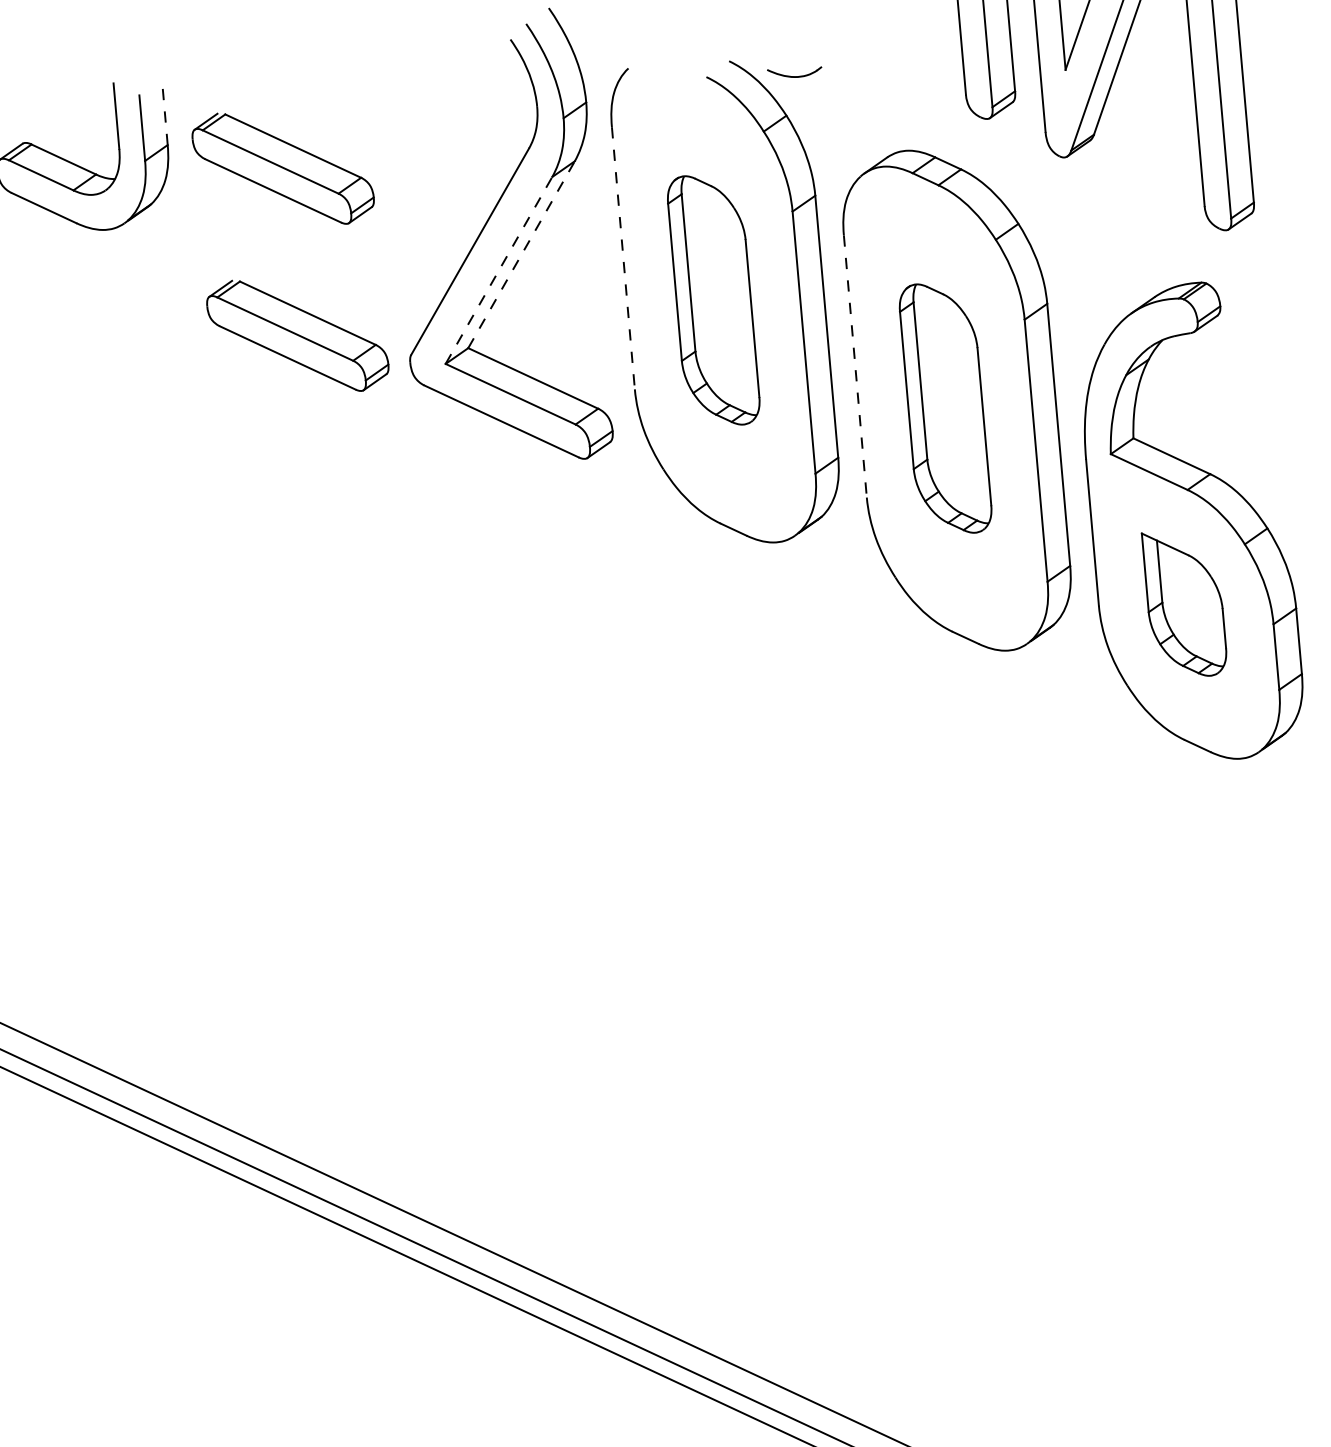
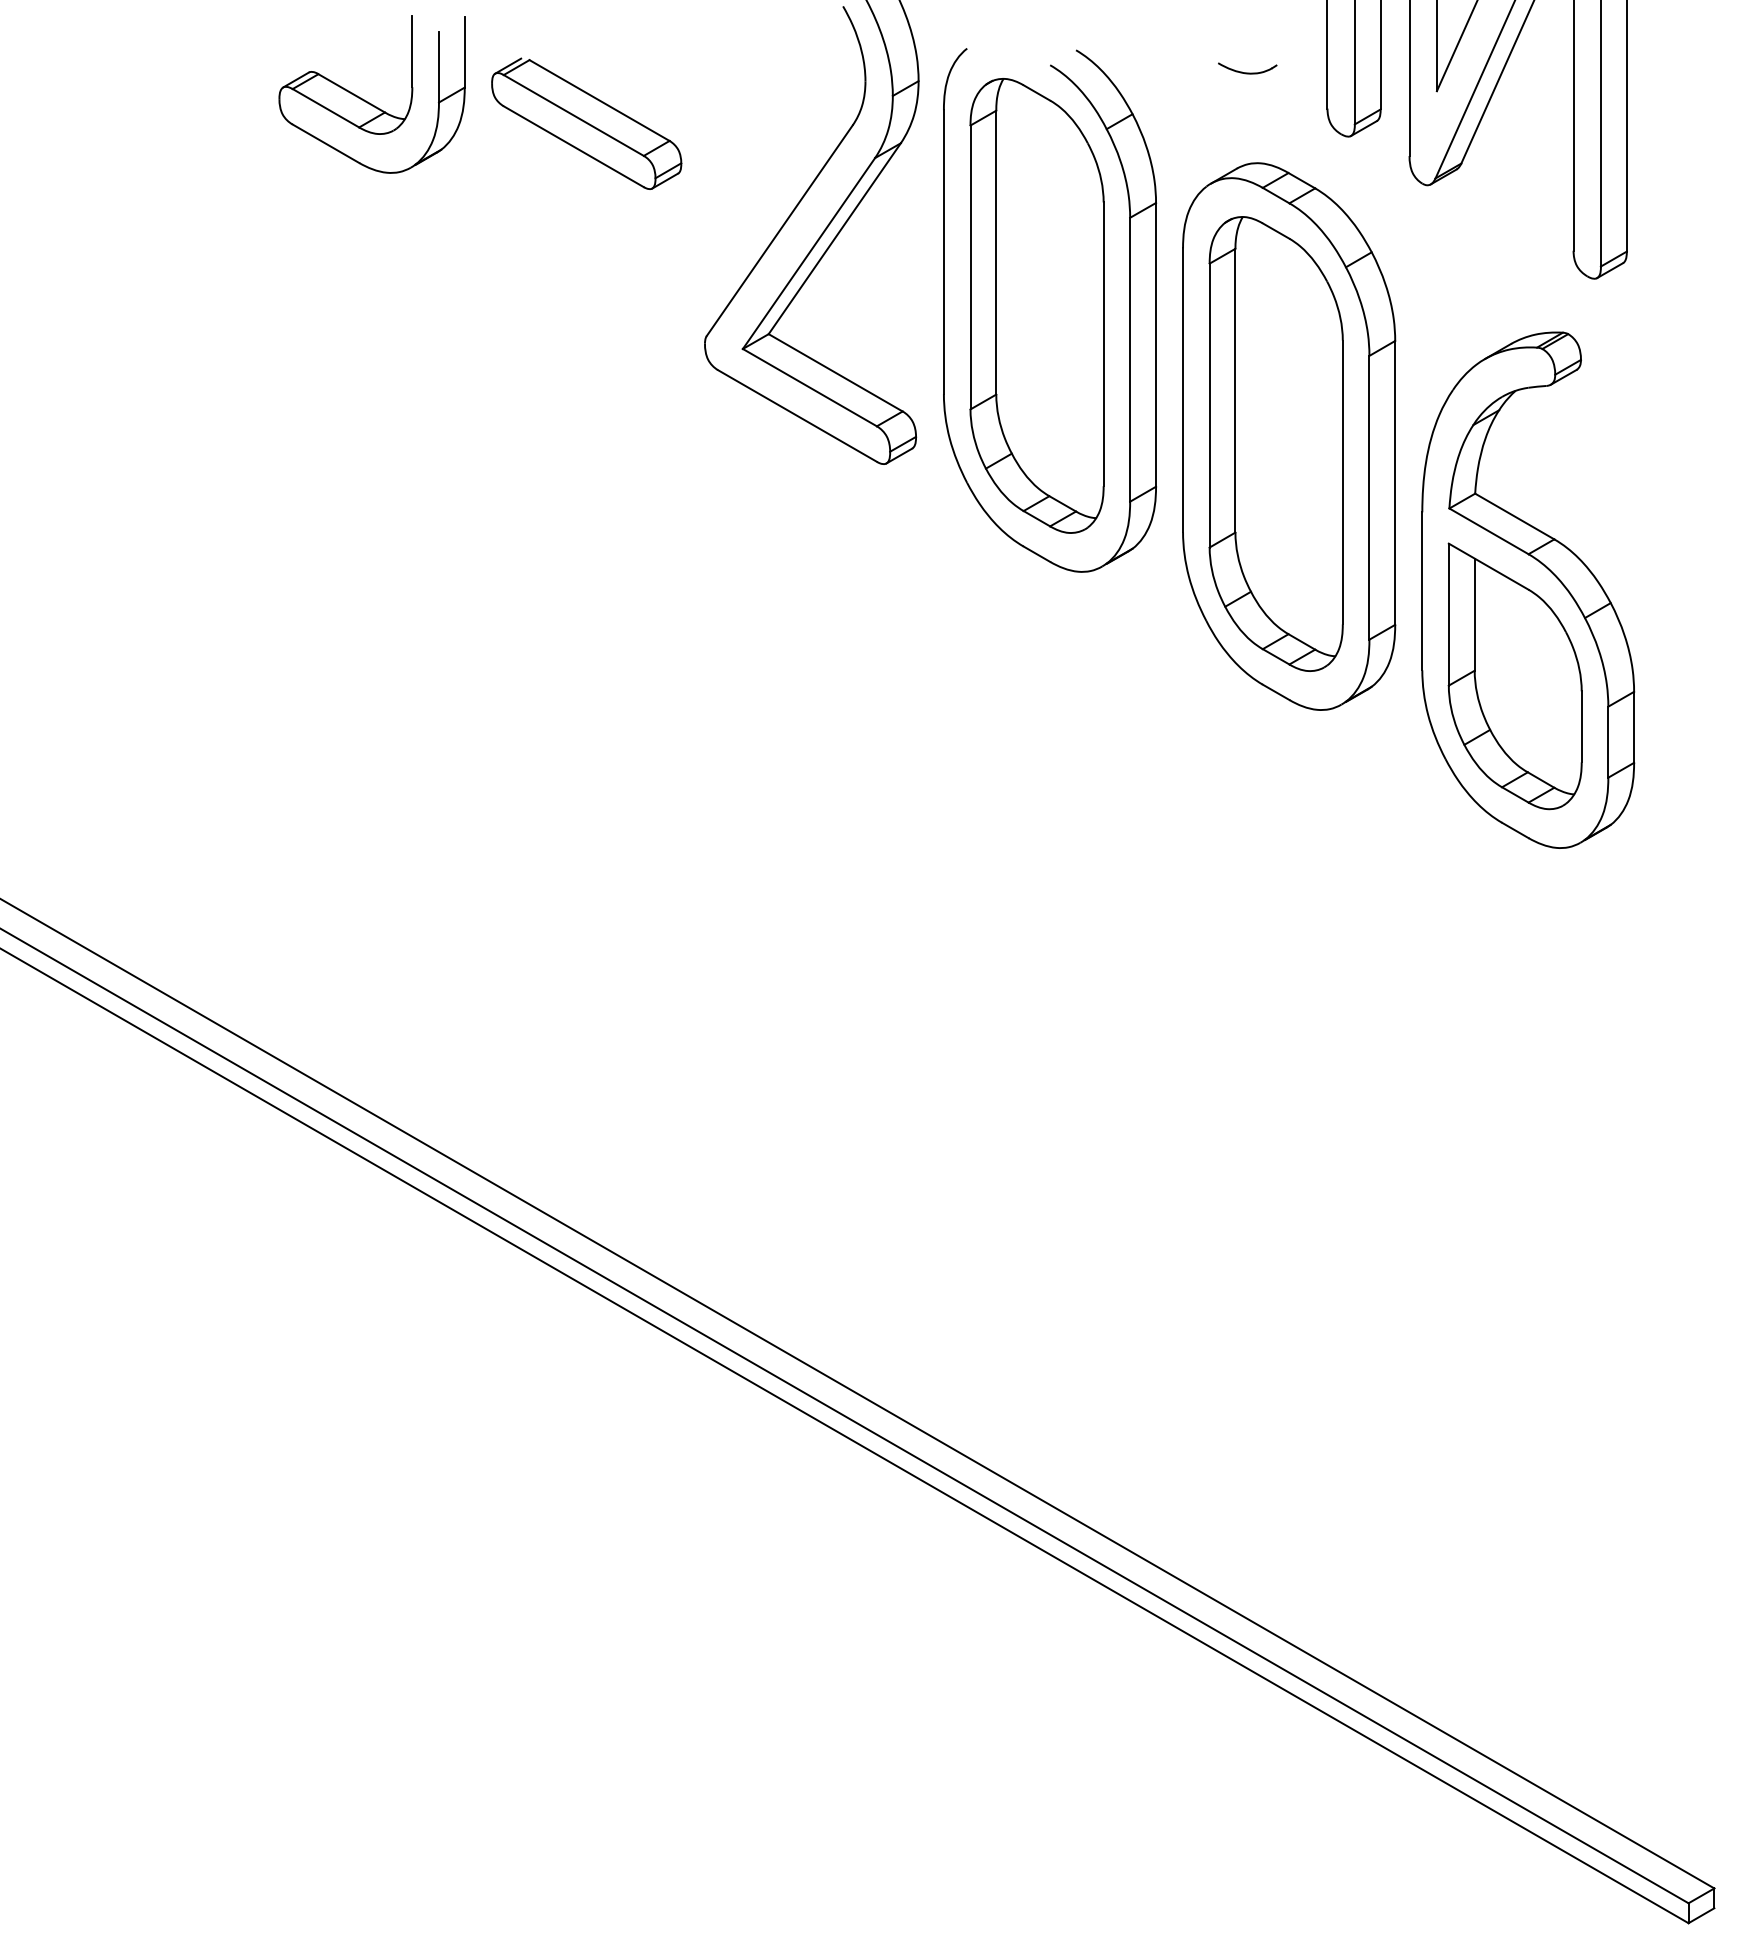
part: (794, 72) -> (1247, 68), moved
line: (164, 111) -> (464, 51), dashed -> solid
line: (522, 254) -> (835, 238), dashed -> solid
line: (623, 258) -> (943, 252), dashed -> solid
line: (499, 270) -> (809, 253), dashed -> solid
part: (713, 300) -> (1036, 305), size x1.67
part: (297, 335) -> (586, 304), removed
line: (855, 366) -> (1183, 390), dashed -> solid
part: (945, 408) -> (1275, 443), size x1.67
part: (1184, 603) -> (1514, 676), size x1.67

